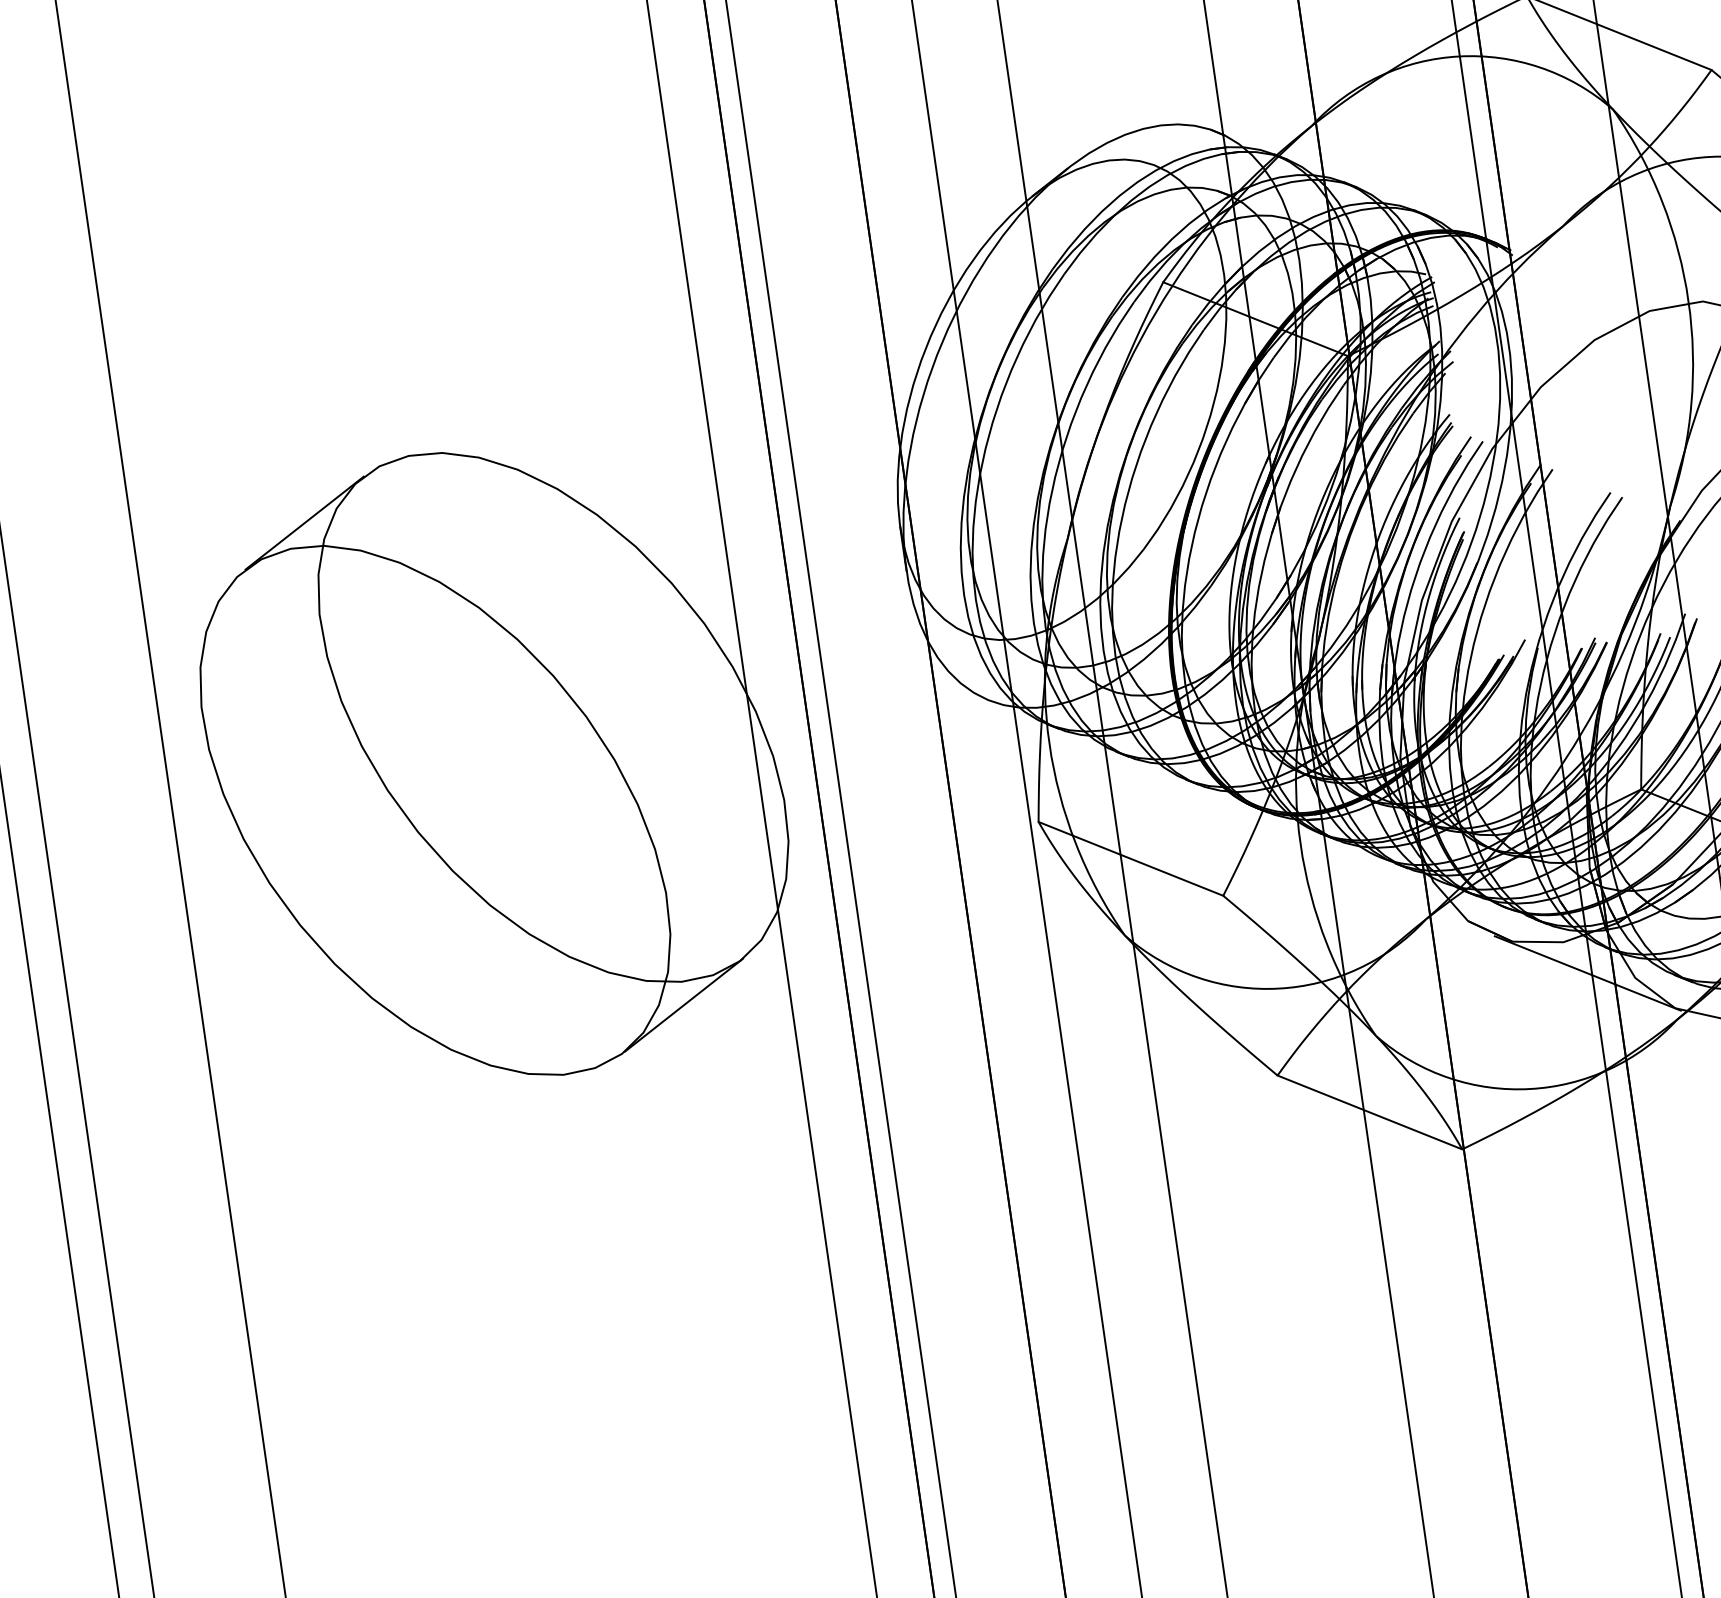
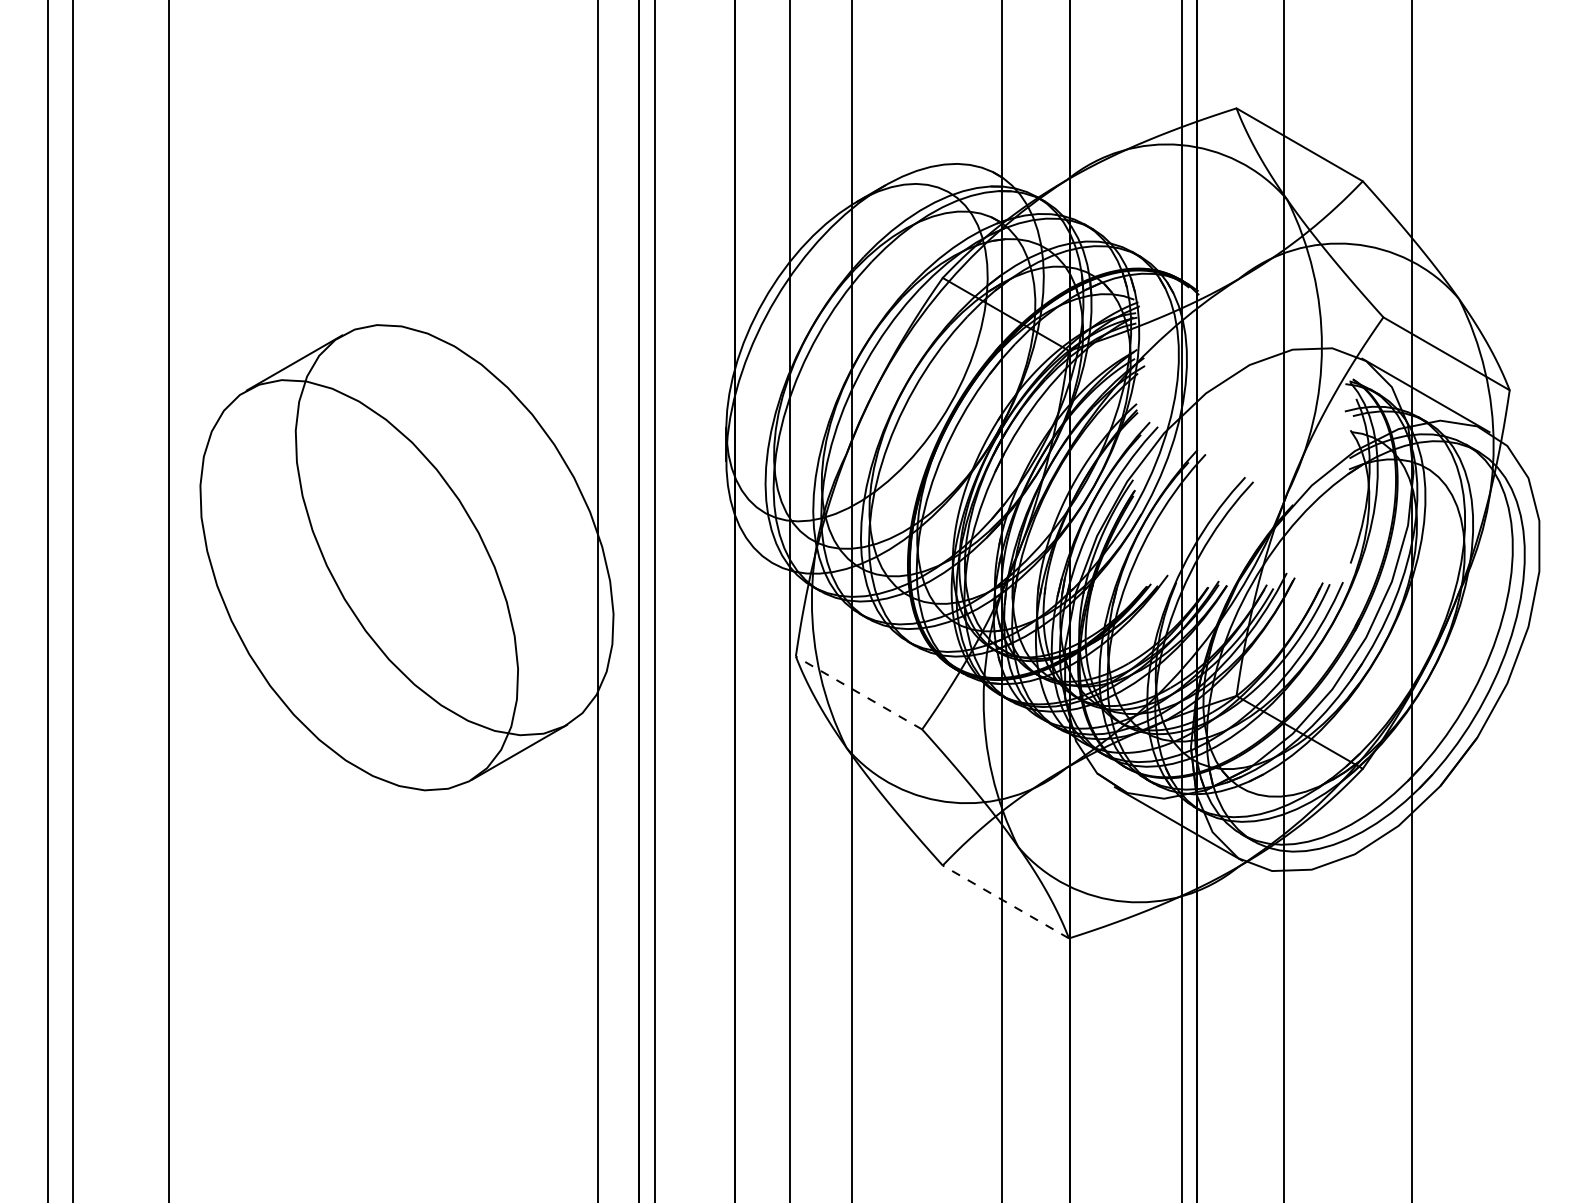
line: (1131, 858) -> (859, 692), solid -> dashed
line: (1369, 1111) -> (1005, 901), solid -> dashed

